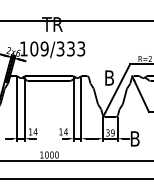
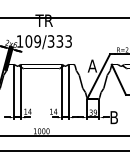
text: (109, 77) -> (92, 65), B -> A

